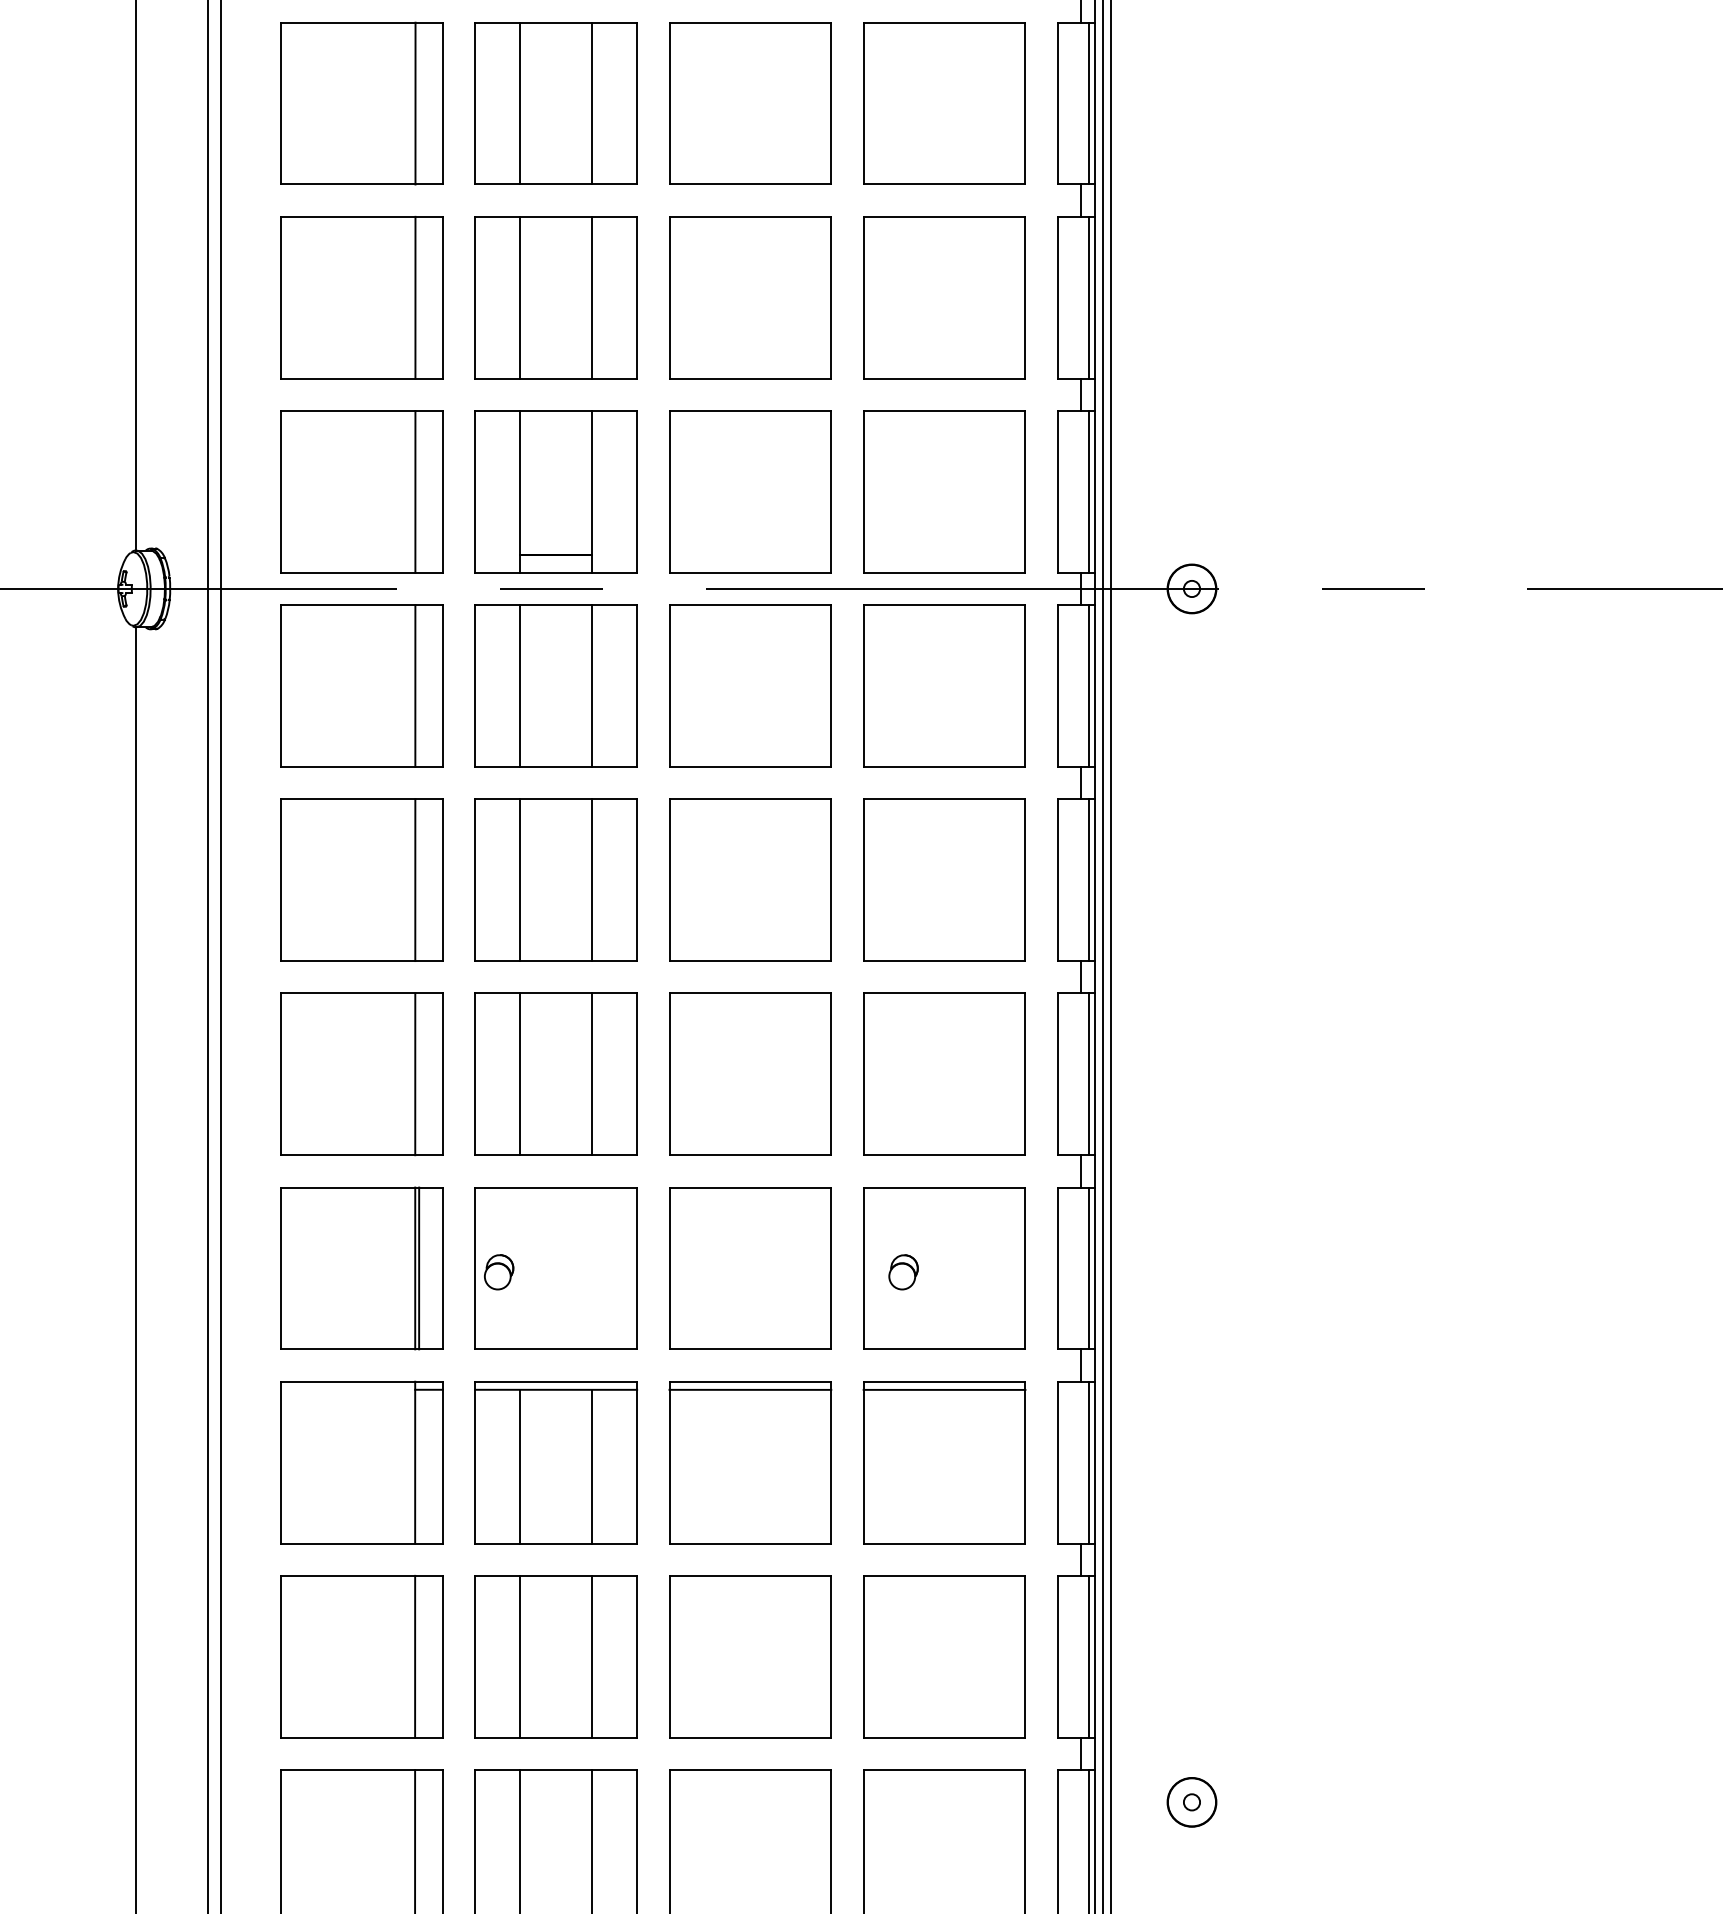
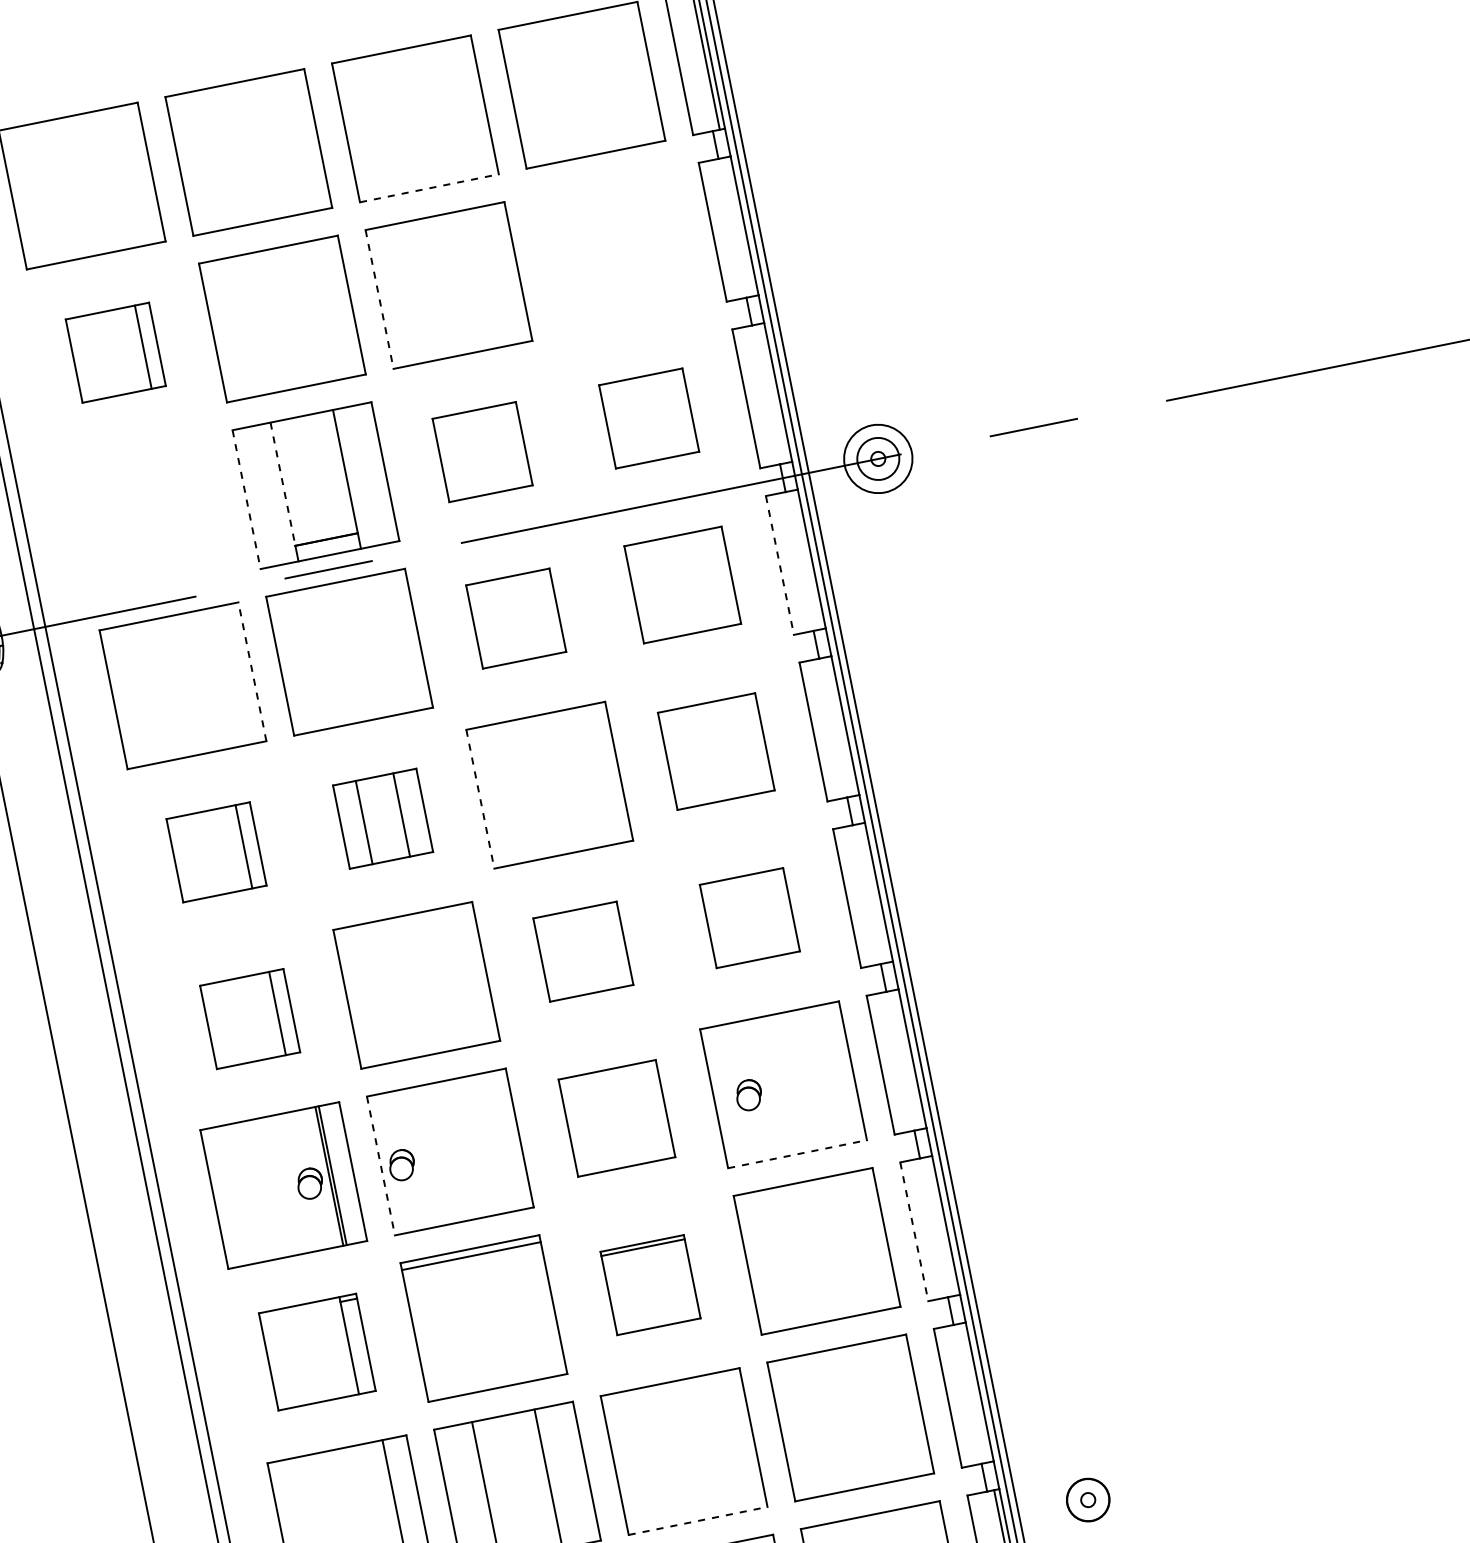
line: (415, 103) -> (128, 176), removed
line: (519, 103) -> (217, 158), removed
line: (592, 103) -> (279, 146), removed
line: (750, 184) -> (429, 188), solid -> dashed
part: (361, 297) -> (115, 352), size x0.6
line: (519, 297) -> (250, 325), removed
line: (592, 297) -> (313, 312), removed
line: (669, 297) -> (379, 299), solid -> dashed
part: (944, 297) -> (615, 251), removed
line: (1088, 297) -> (739, 226), removed
line: (519, 482) -> (282, 483), solid -> dashed
part: (361, 491) -> (148, 519), removed
line: (475, 491) -> (246, 499), solid -> dashed
part: (750, 491) -> (482, 451), size x0.6
part: (944, 491) -> (649, 418), size x0.6
line: (1088, 491) -> (772, 393), removed
circle: (1191, 588) -> (877, 458), size x1.6
line: (415, 685) -> (228, 676), removed
line: (519, 685) -> (317, 658), removed
line: (592, 685) -> (380, 645), removed
part: (750, 685) -> (516, 618), size x0.6
part: (944, 685) -> (682, 584), size x0.7
line: (1088, 685) -> (806, 559), removed
line: (443, 686) -> (252, 672), solid -> dashed
line: (1057, 686) -> (779, 565), solid -> dashed
part: (361, 879) -> (215, 851), size x0.6
part: (555, 879) -> (382, 818), size x0.6
part: (944, 879) -> (716, 751), size x0.7
line: (669, 880) -> (480, 799), solid -> dashed
line: (1088, 880) -> (839, 727), removed
part: (750, 1073) -> (583, 951), size x0.6
part: (944, 1073) -> (749, 917), size x0.6
part: (361, 1074) -> (249, 1019), size x0.6
line: (519, 1074) -> (385, 991), removed
line: (592, 1074) -> (447, 979), removed
line: (1088, 1074) -> (873, 893), removed
line: (475, 1268) -> (381, 1165), solid -> dashed
part: (750, 1268) -> (617, 1118), size x0.7
line: (1088, 1268) -> (907, 1059), removed
part: (392, 1272) -> (310, 1183), added
line: (944, 1349) -> (797, 1154), solid -> dashed
line: (944, 1389) -> (804, 1188), removed
part: (361, 1462) -> (316, 1352), size x0.7
part: (750, 1462) -> (650, 1284), size x0.6
line: (1057, 1462) -> (914, 1231), solid -> dashed
line: (1088, 1462) -> (940, 1226), removed
line: (519, 1466) -> (453, 1328), removed
line: (592, 1466) -> (515, 1315), removed
line: (1088, 1656) -> (974, 1392), removed
line: (750, 1737) -> (698, 1520), solid -> dashed

